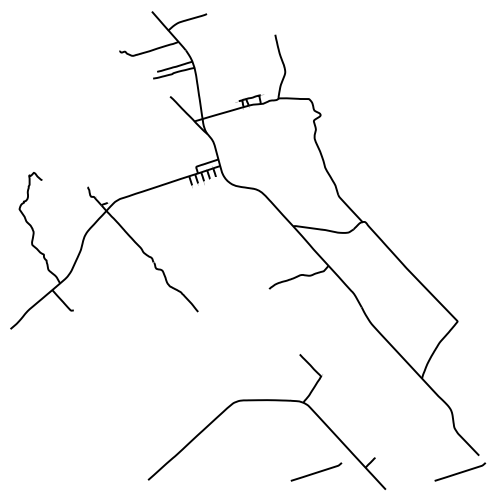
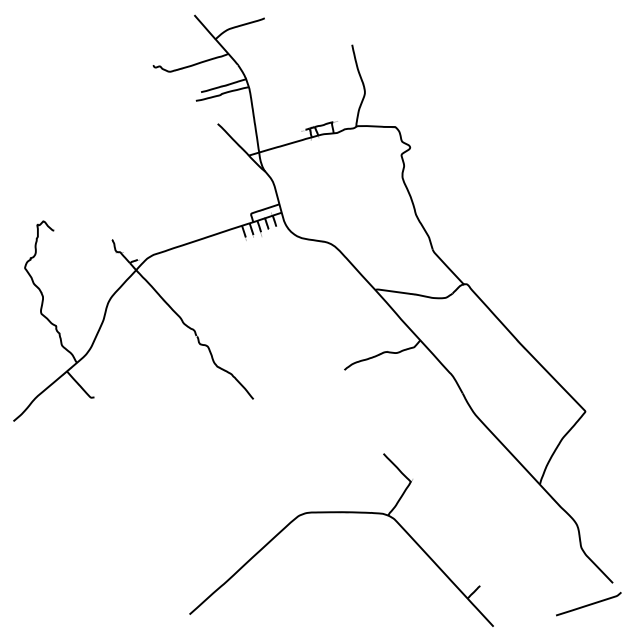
curve: (316, 472) -> (404, 604), removed

